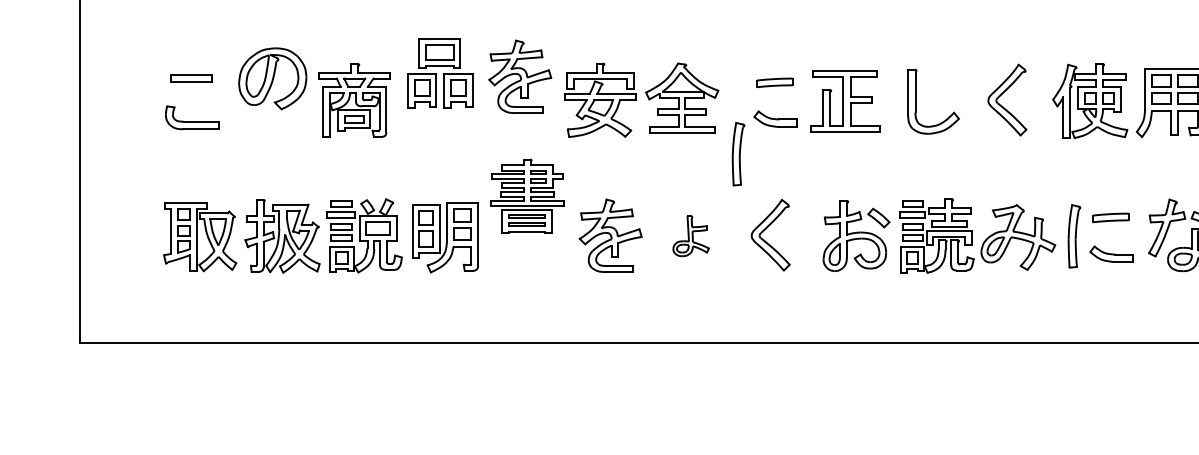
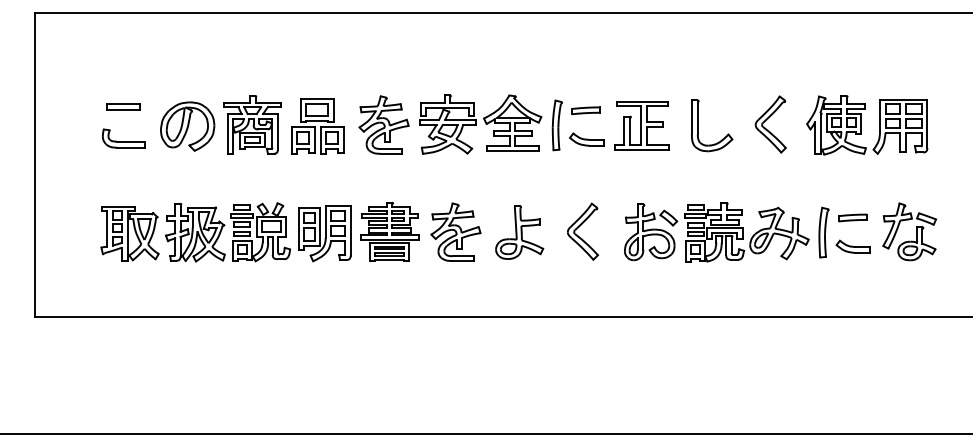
part: (440, 73) -> (317, 126), moved
part: (519, 76) -> (383, 124), moved
part: (272, 78) -> (187, 126), moved
part: (737, 154) -> (556, 125), moved
part: (527, 195) -> (389, 231), moved
part: (690, 236) -> (519, 232), size x1.67

